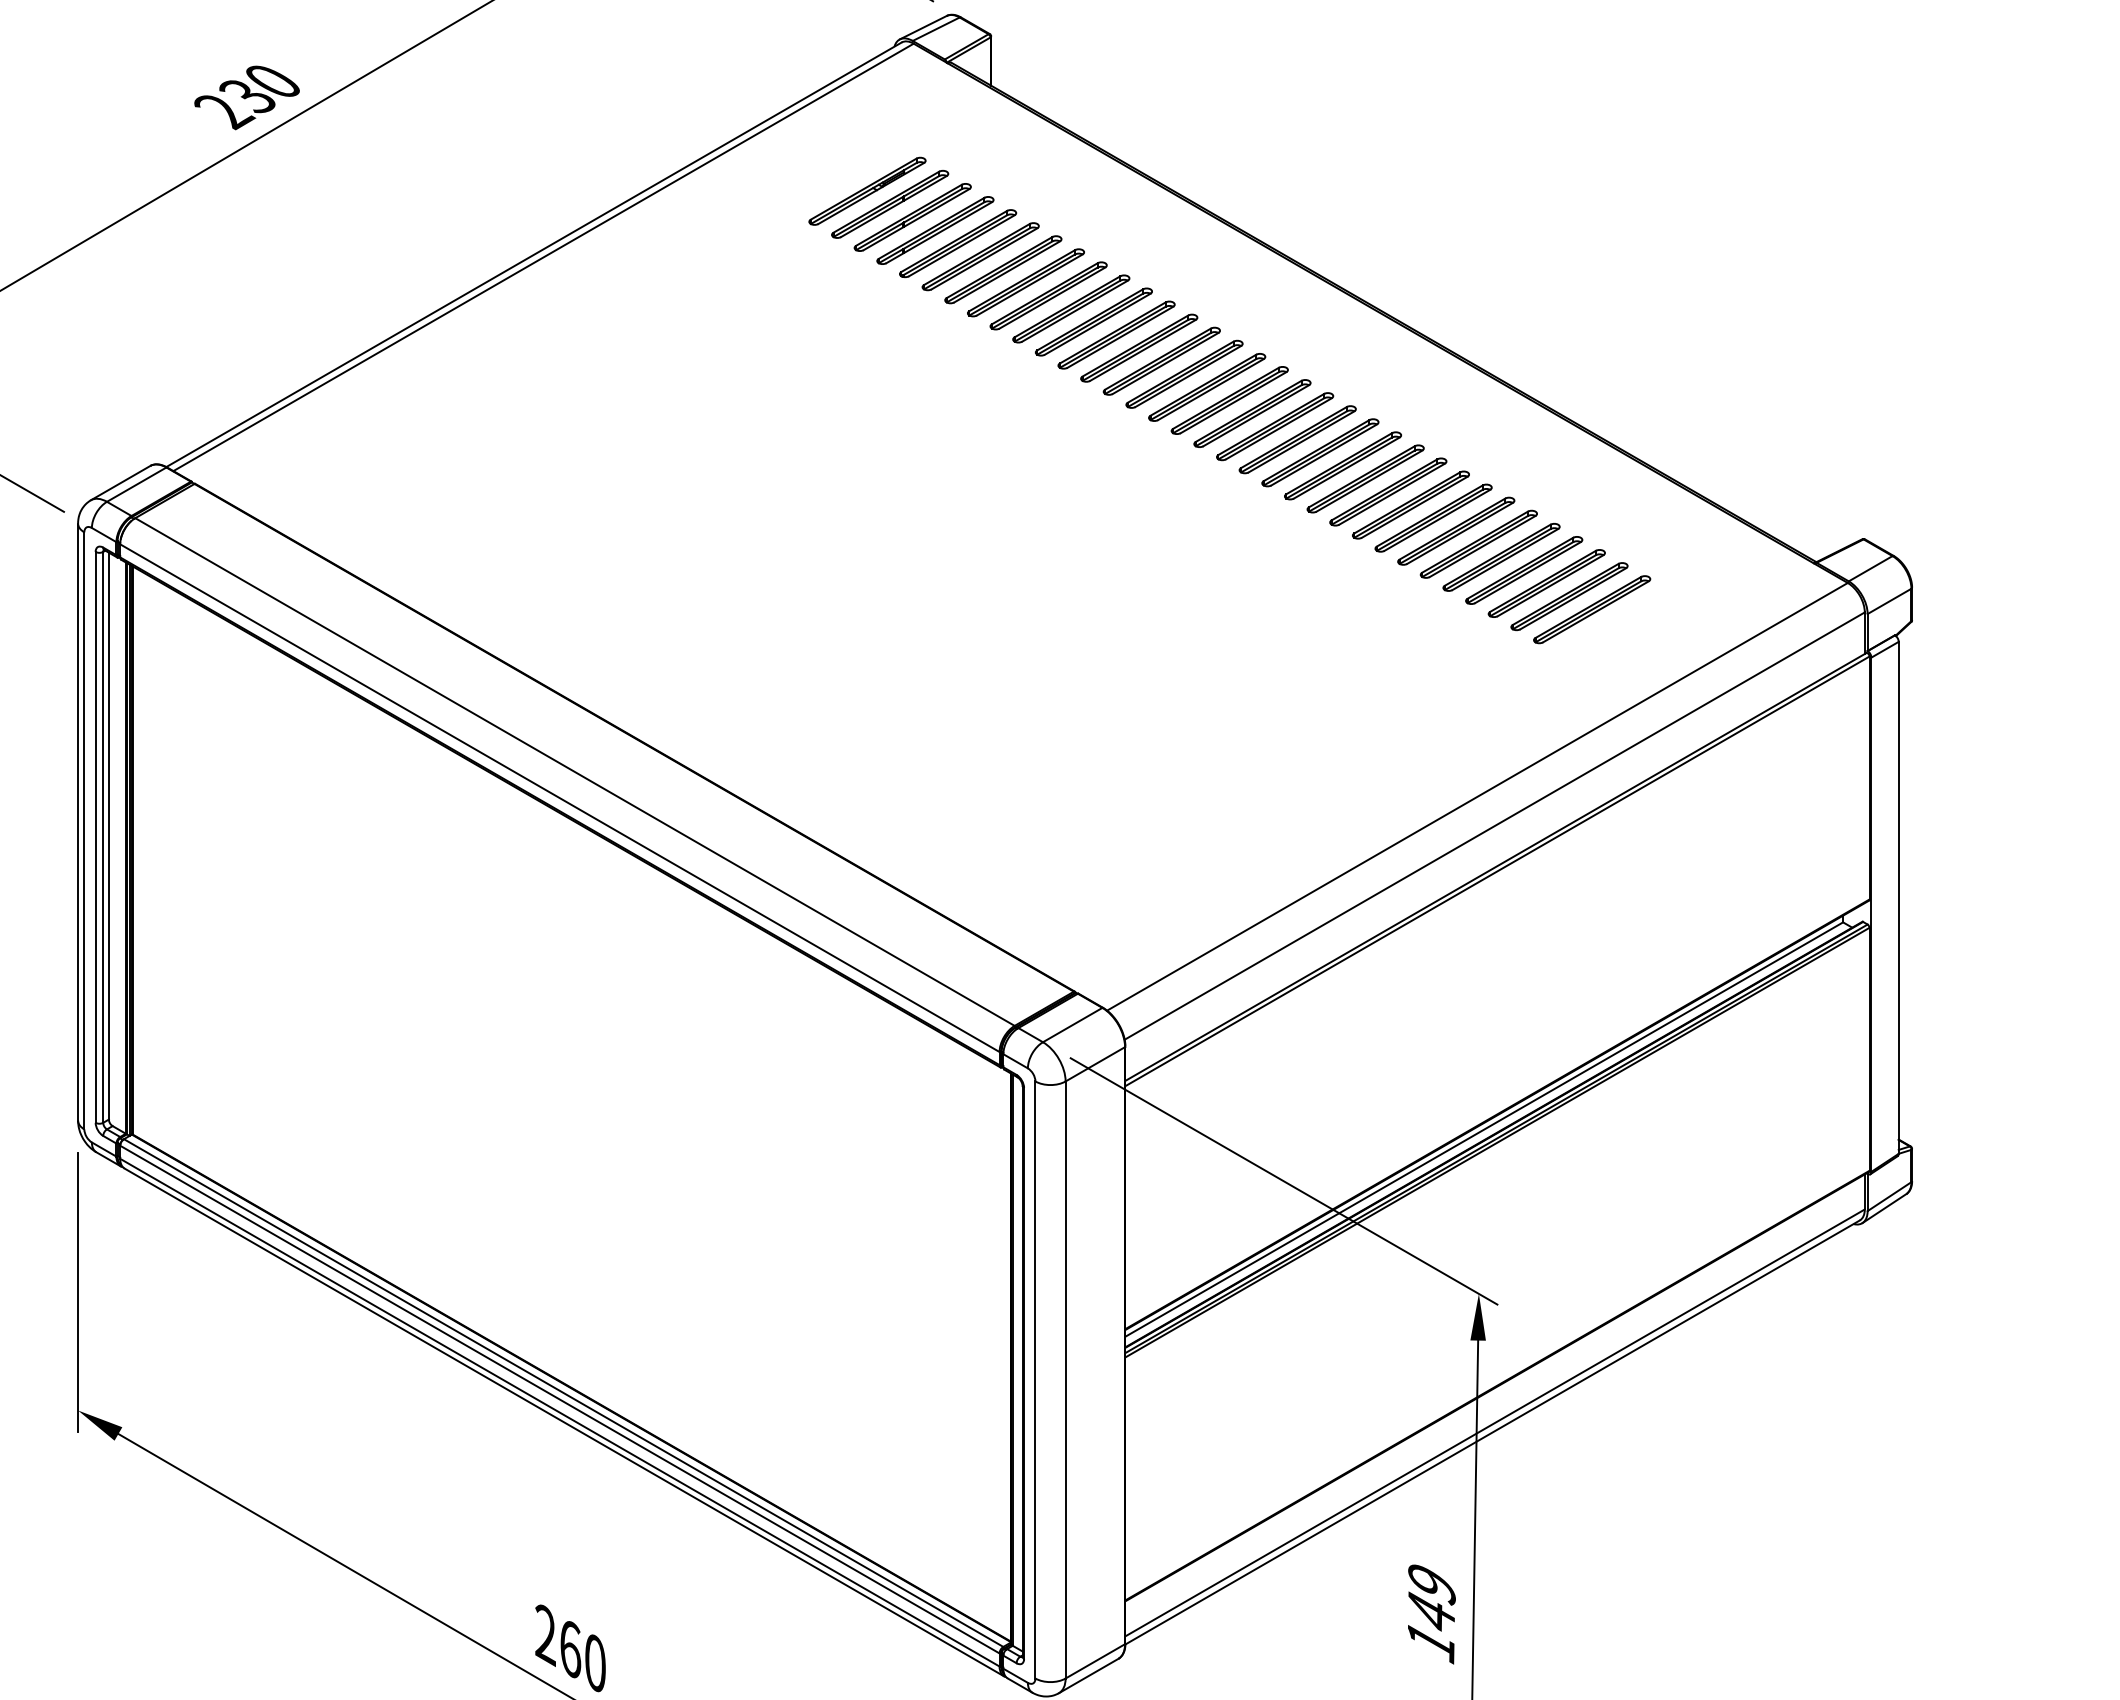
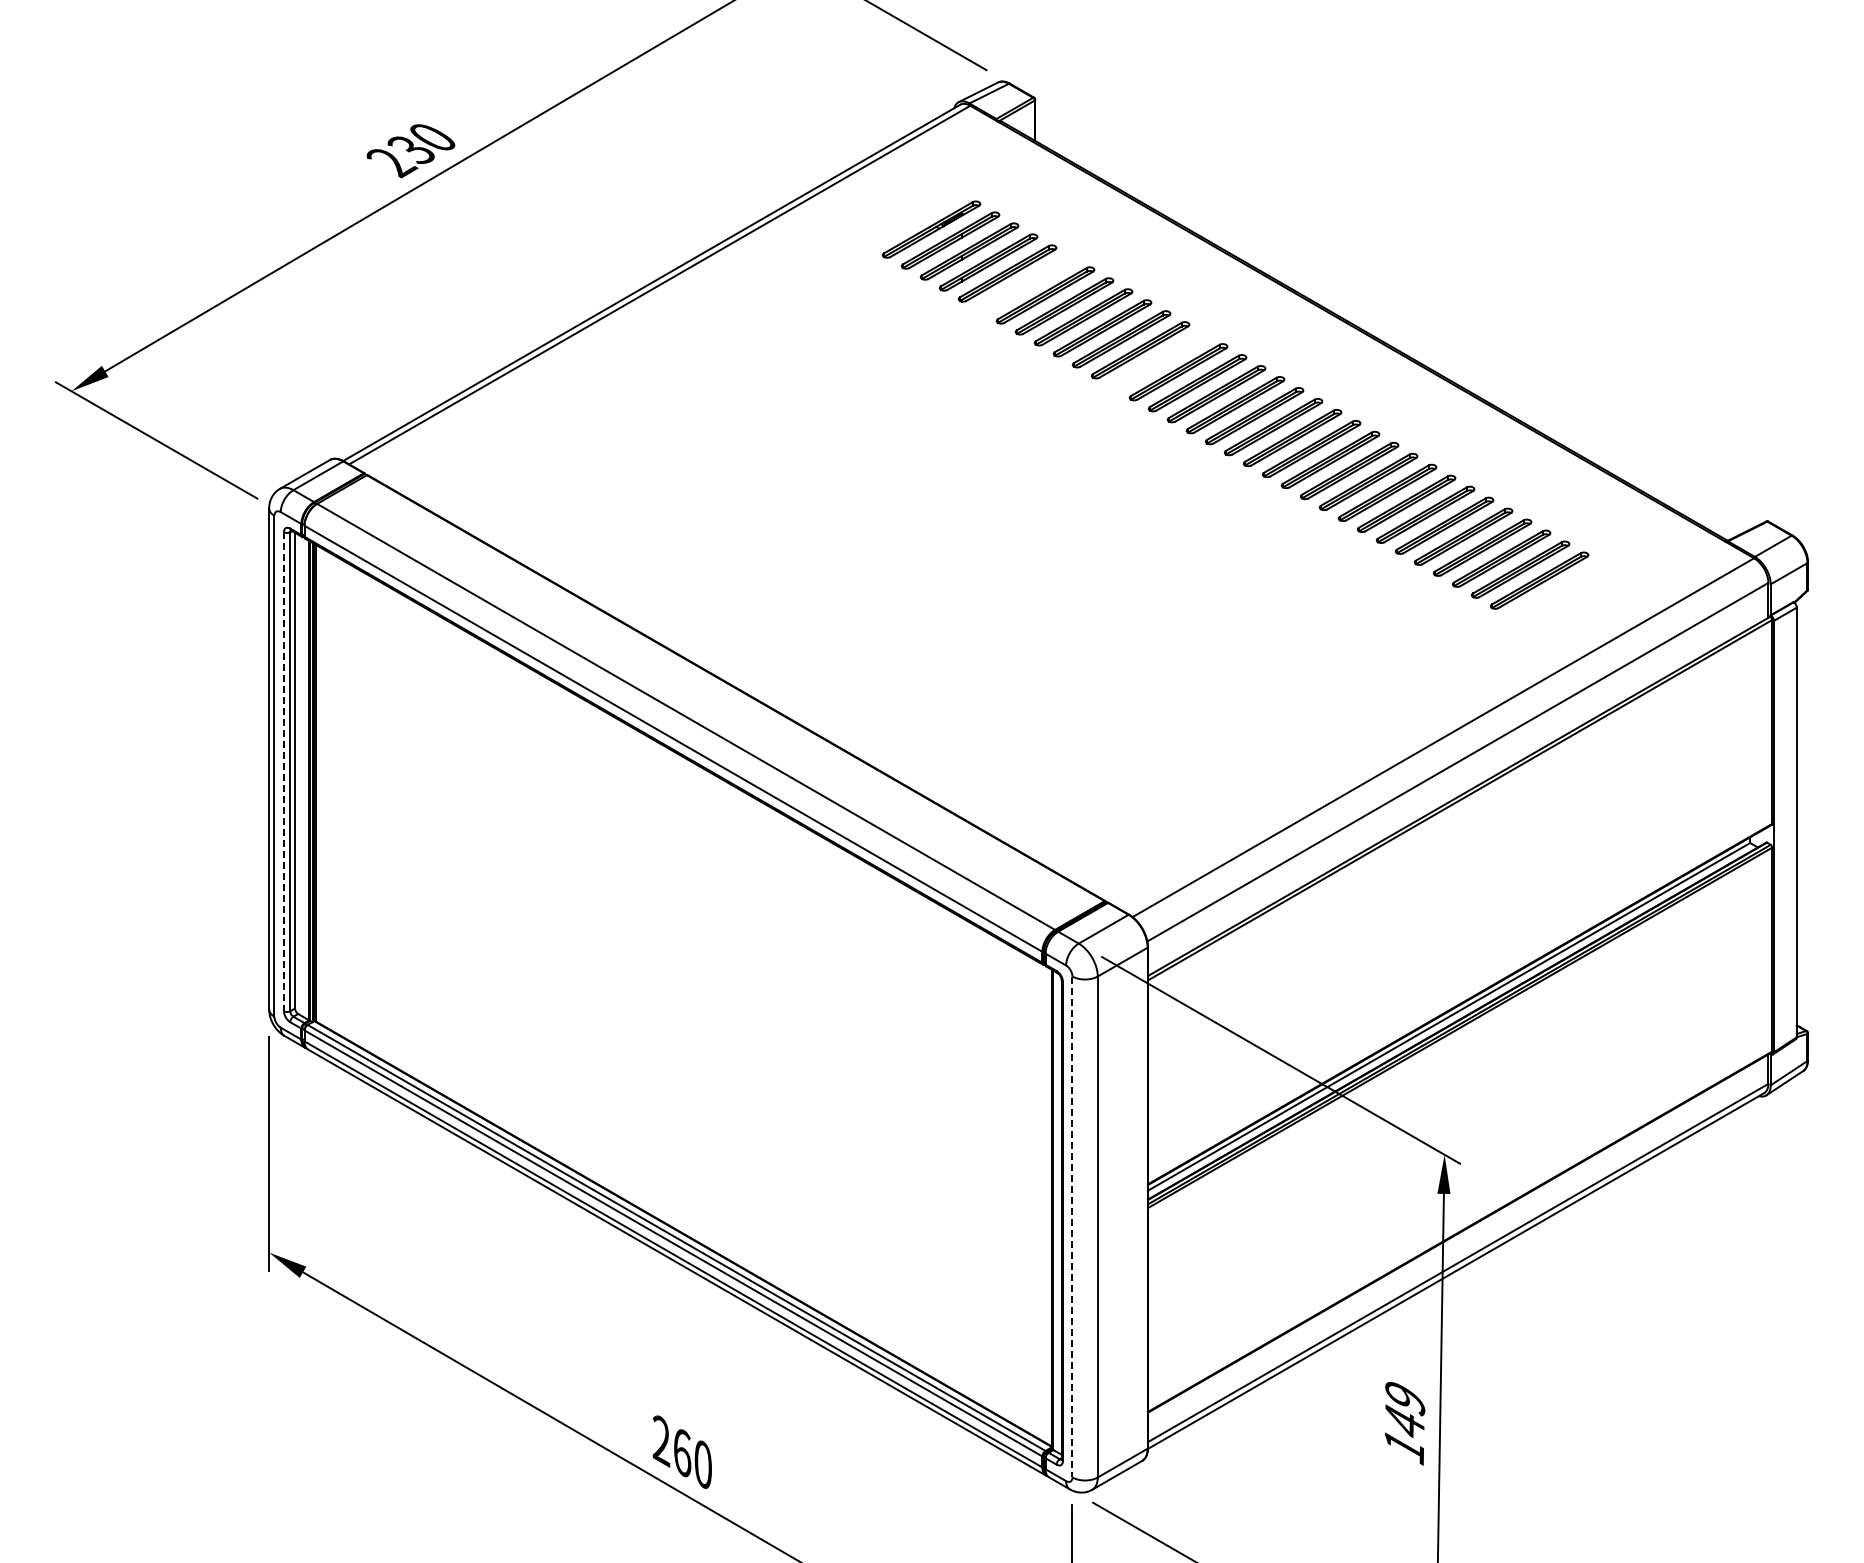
part: (980, 256) -> (1026, 284), removed
part: (1139, 348) -> (1159, 361), removed
line: (95, 837) -> (283, 771), solid -> dashed
line: (1035, 1380) -> (1072, 1227), solid -> dashed

